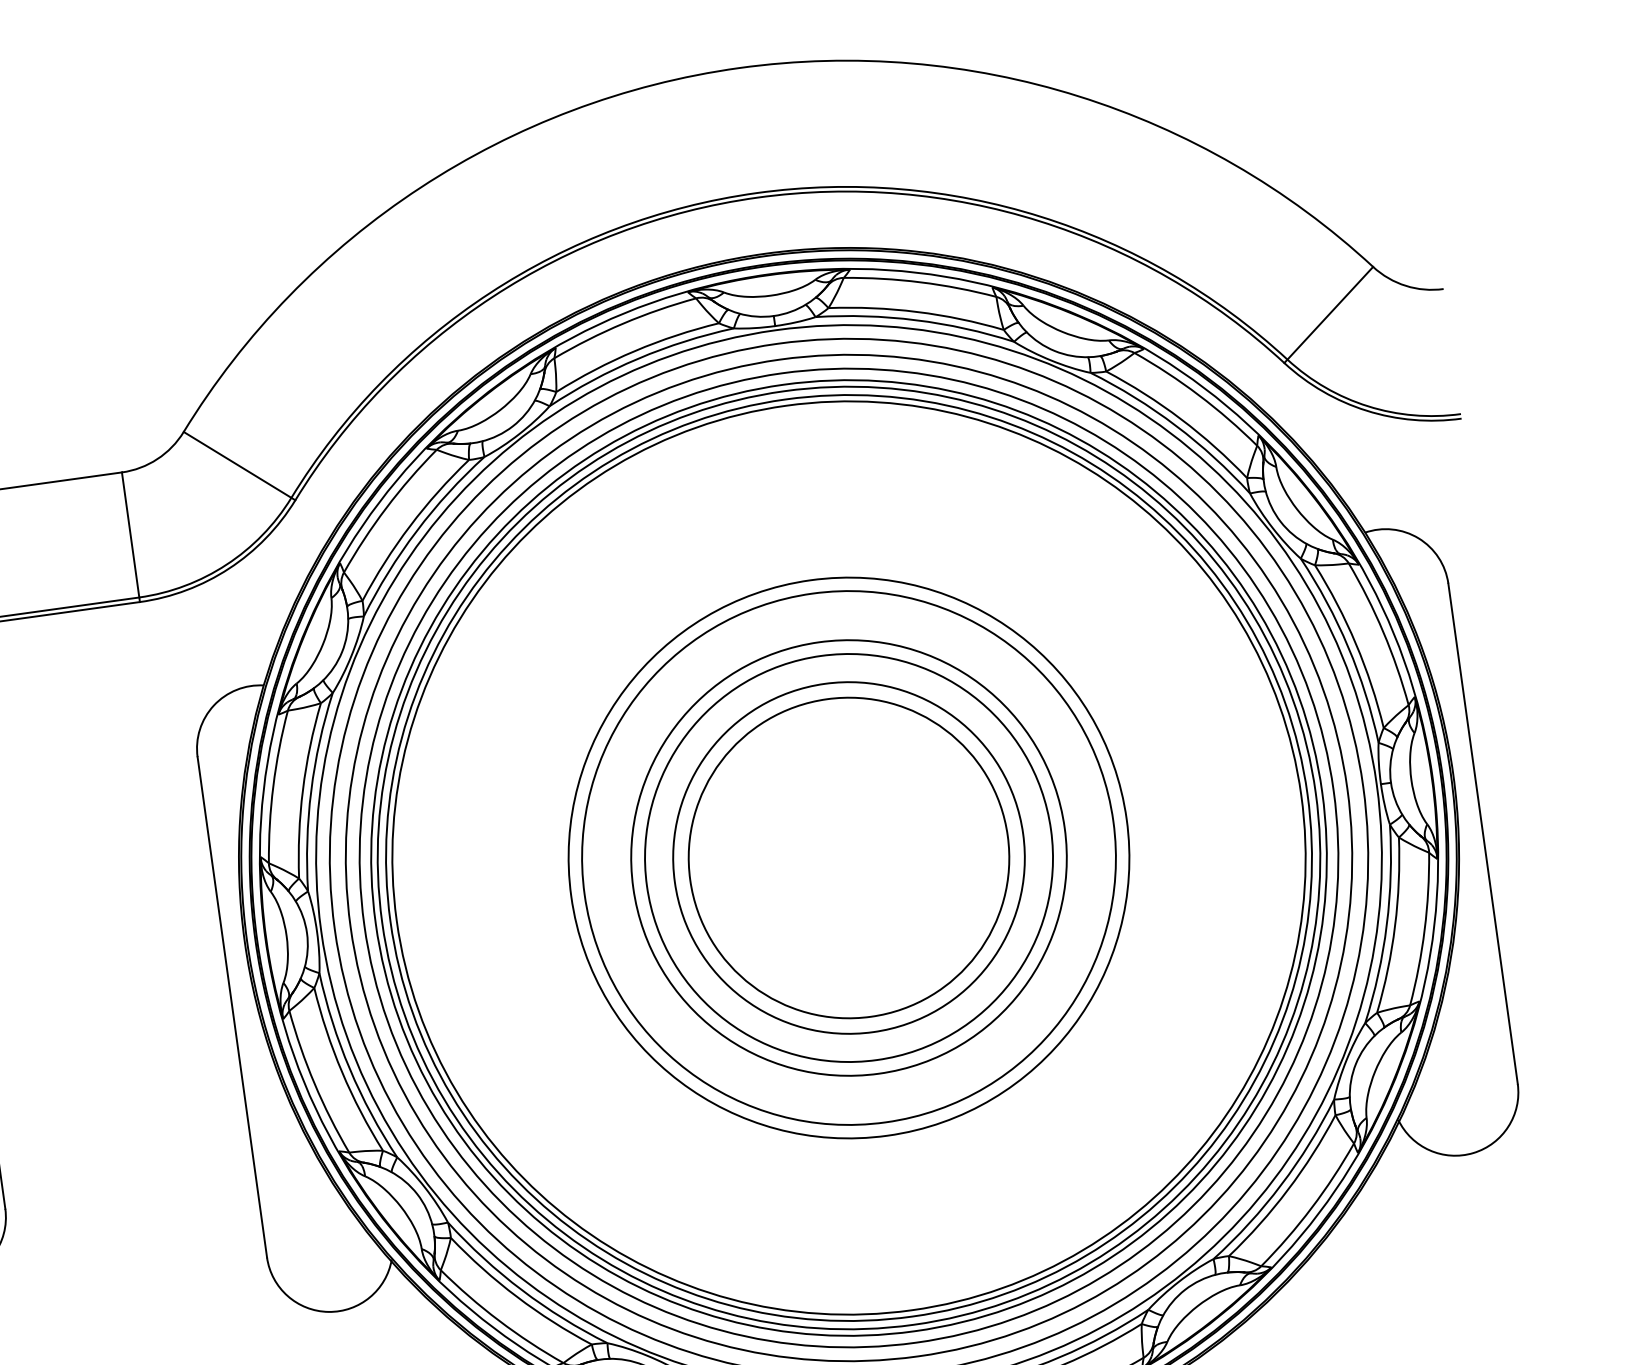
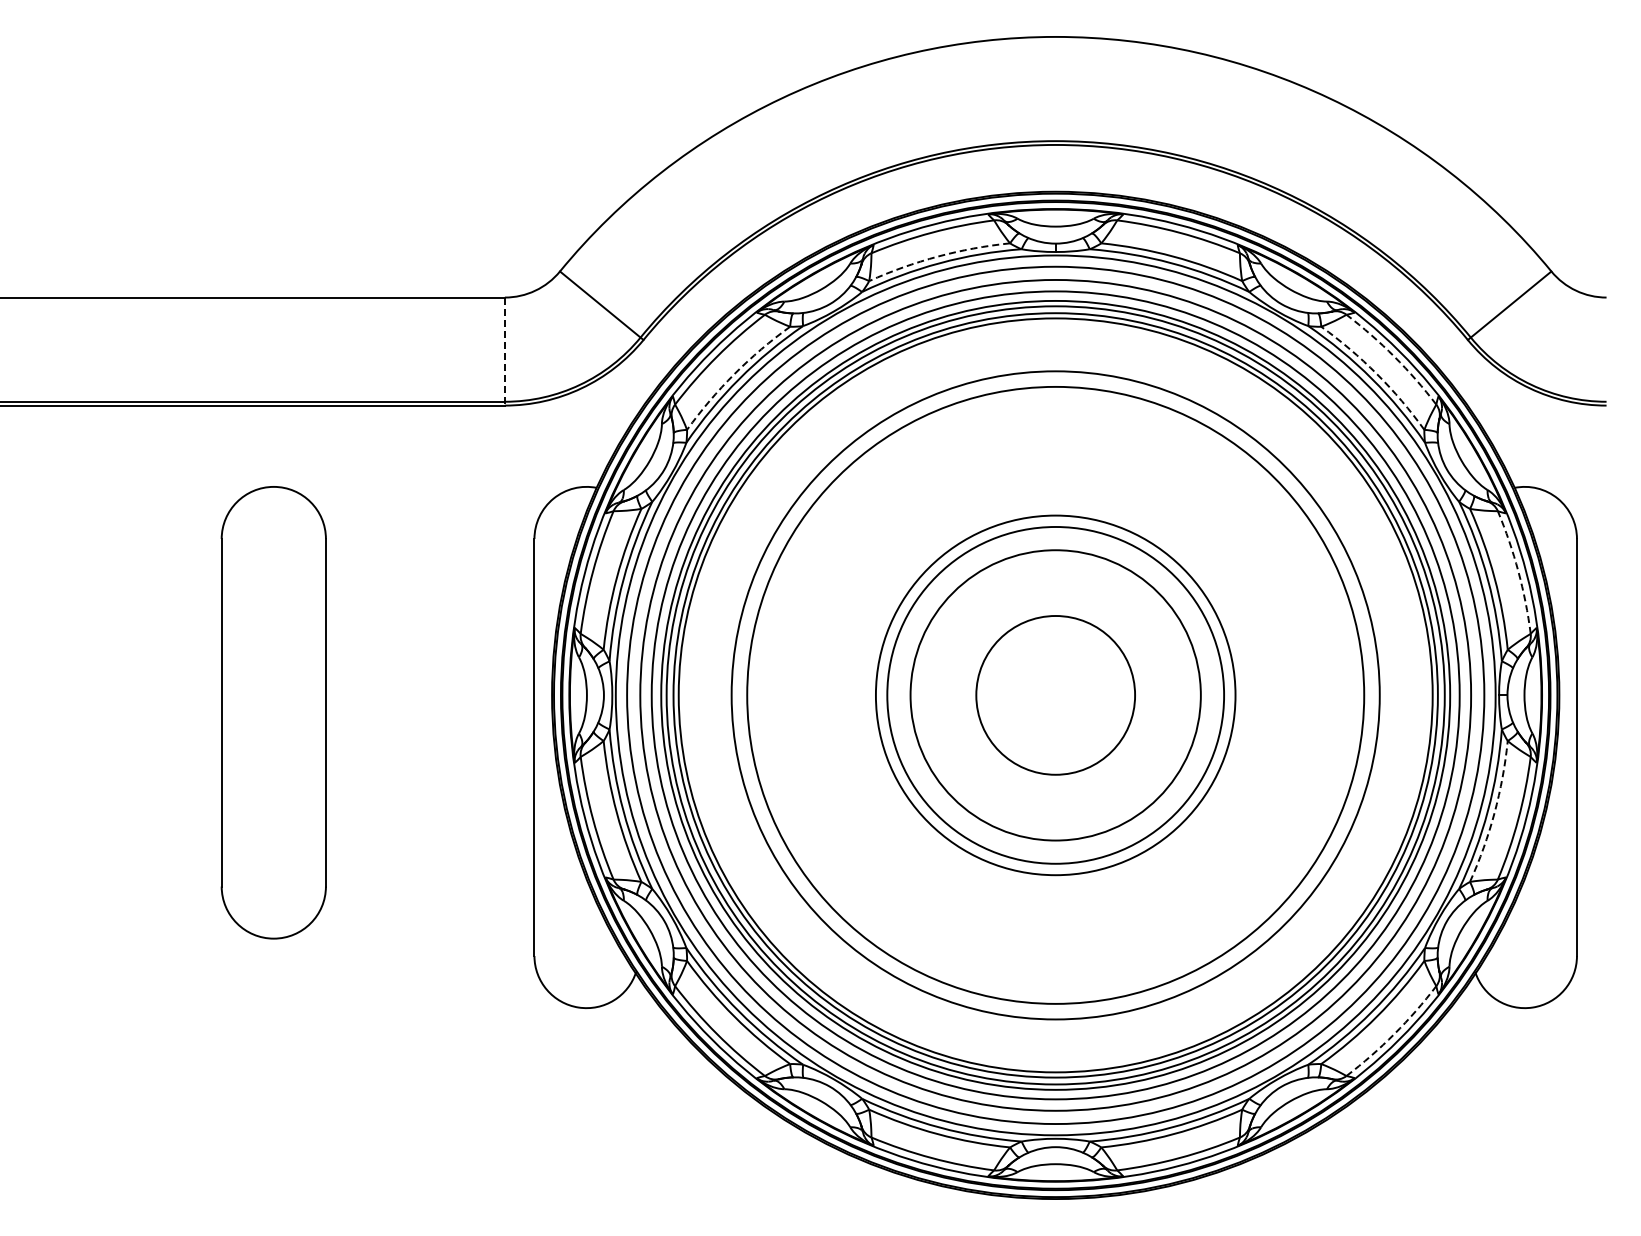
arc: (635, 350) -> (938, 256), solid -> dashed
arc: (1199, 395) -> (1394, 356), solid -> dashed
arc: (1180, 419) -> (1376, 374), solid -> dashed
arc: (410, 526) -> (734, 374), solid -> dashed
line: (130, 538) -> (504, 352), solid -> dashed
arc: (1383, 632) -> (1518, 571), solid -> dashed
circle: (848, 856) -> (1055, 694), size x1.4
circle: (848, 858) -> (1055, 695), size x0.6
circle: (848, 858) -> (1055, 695), size x1.4
arc: (1394, 925) -> (1494, 812), solid -> dashed
arc: (1311, 1208) -> (1394, 1034), solid -> dashed

